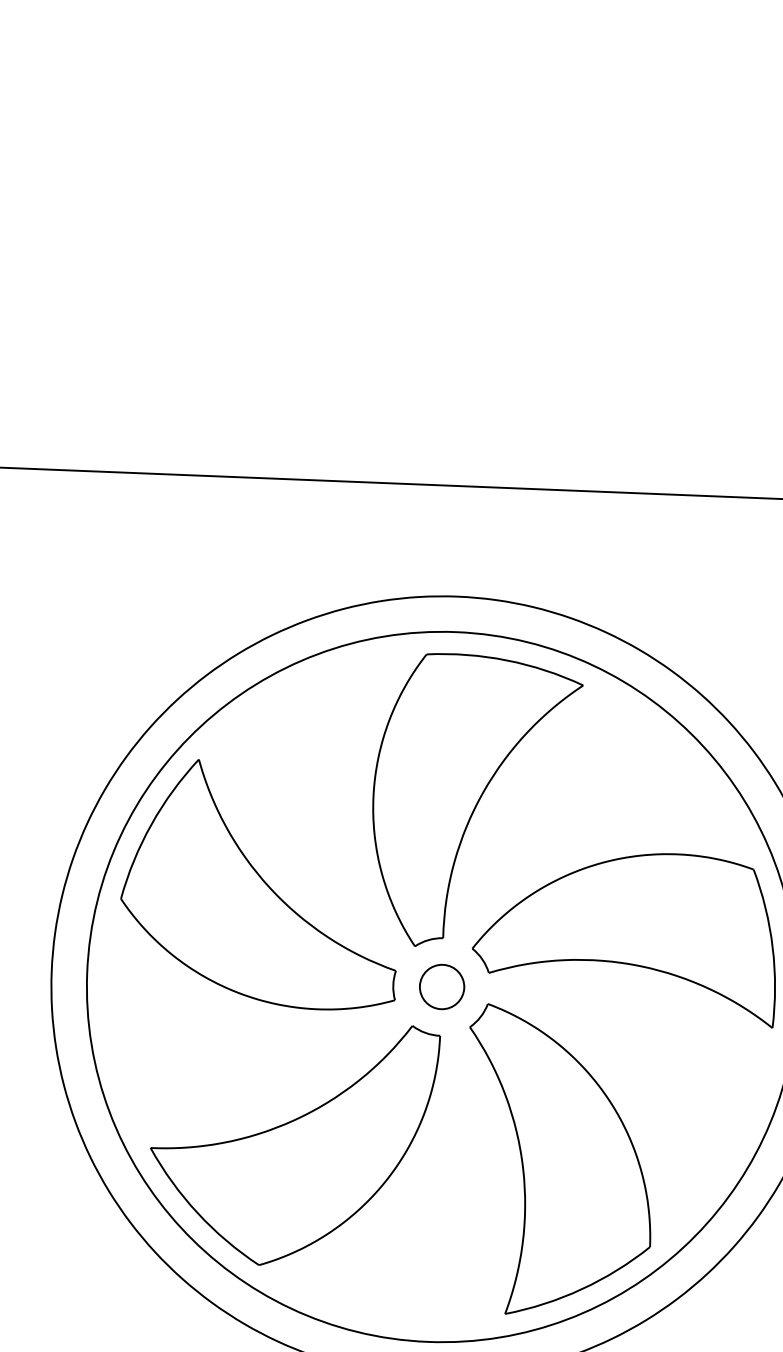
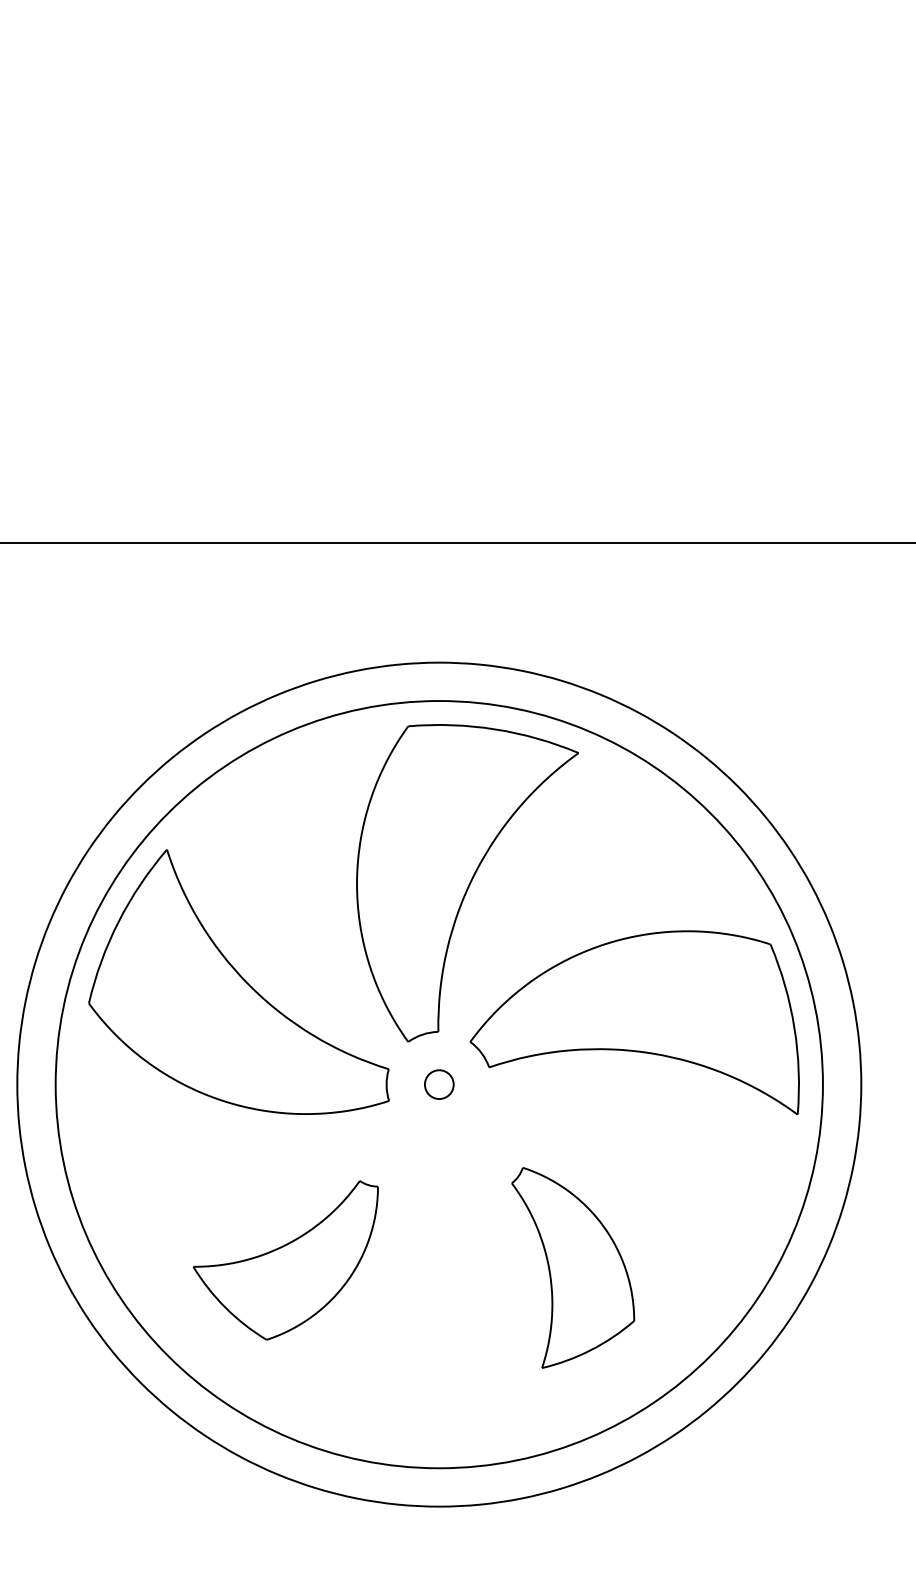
circle: (442, 986) -> (439, 1084), size x0.6
part: (293, 1143) -> (285, 1260), size x0.6
part: (558, 1161) -> (572, 1267), size x0.6

